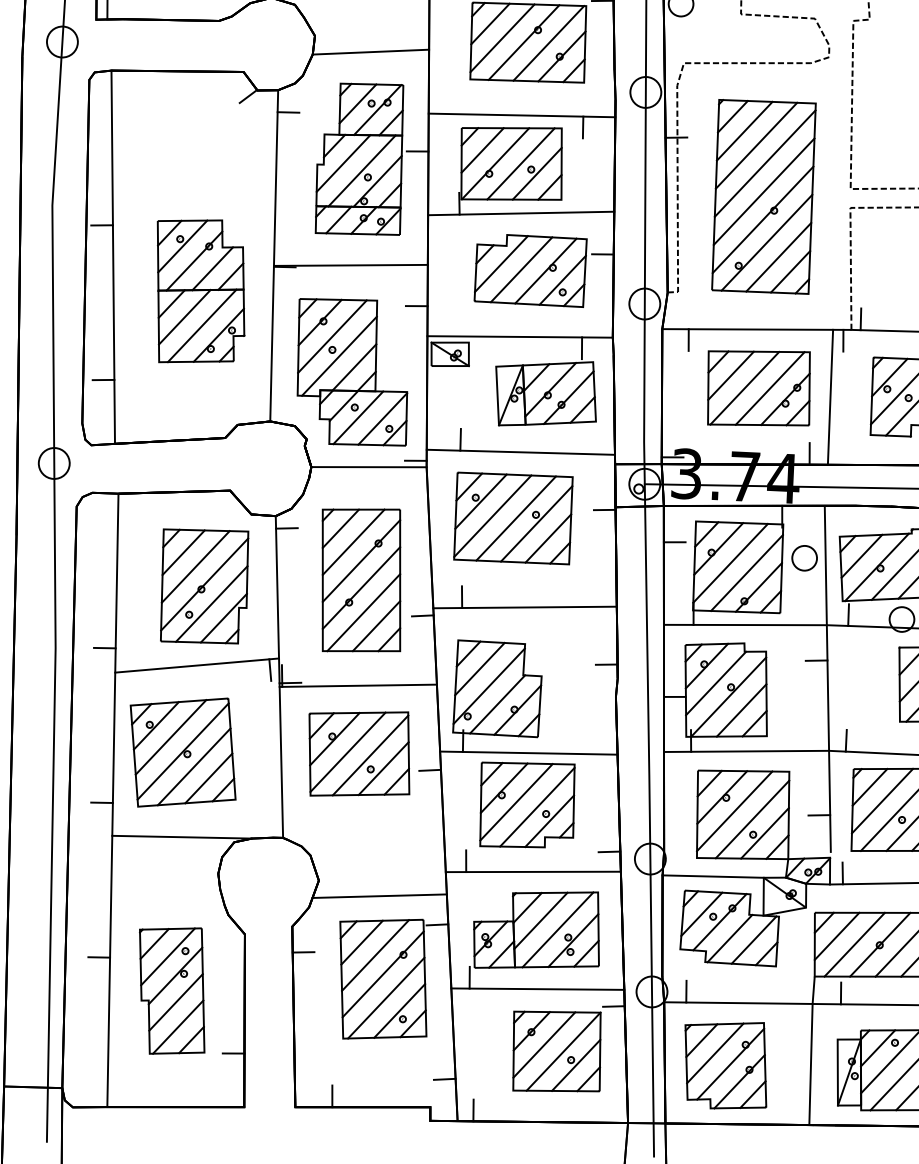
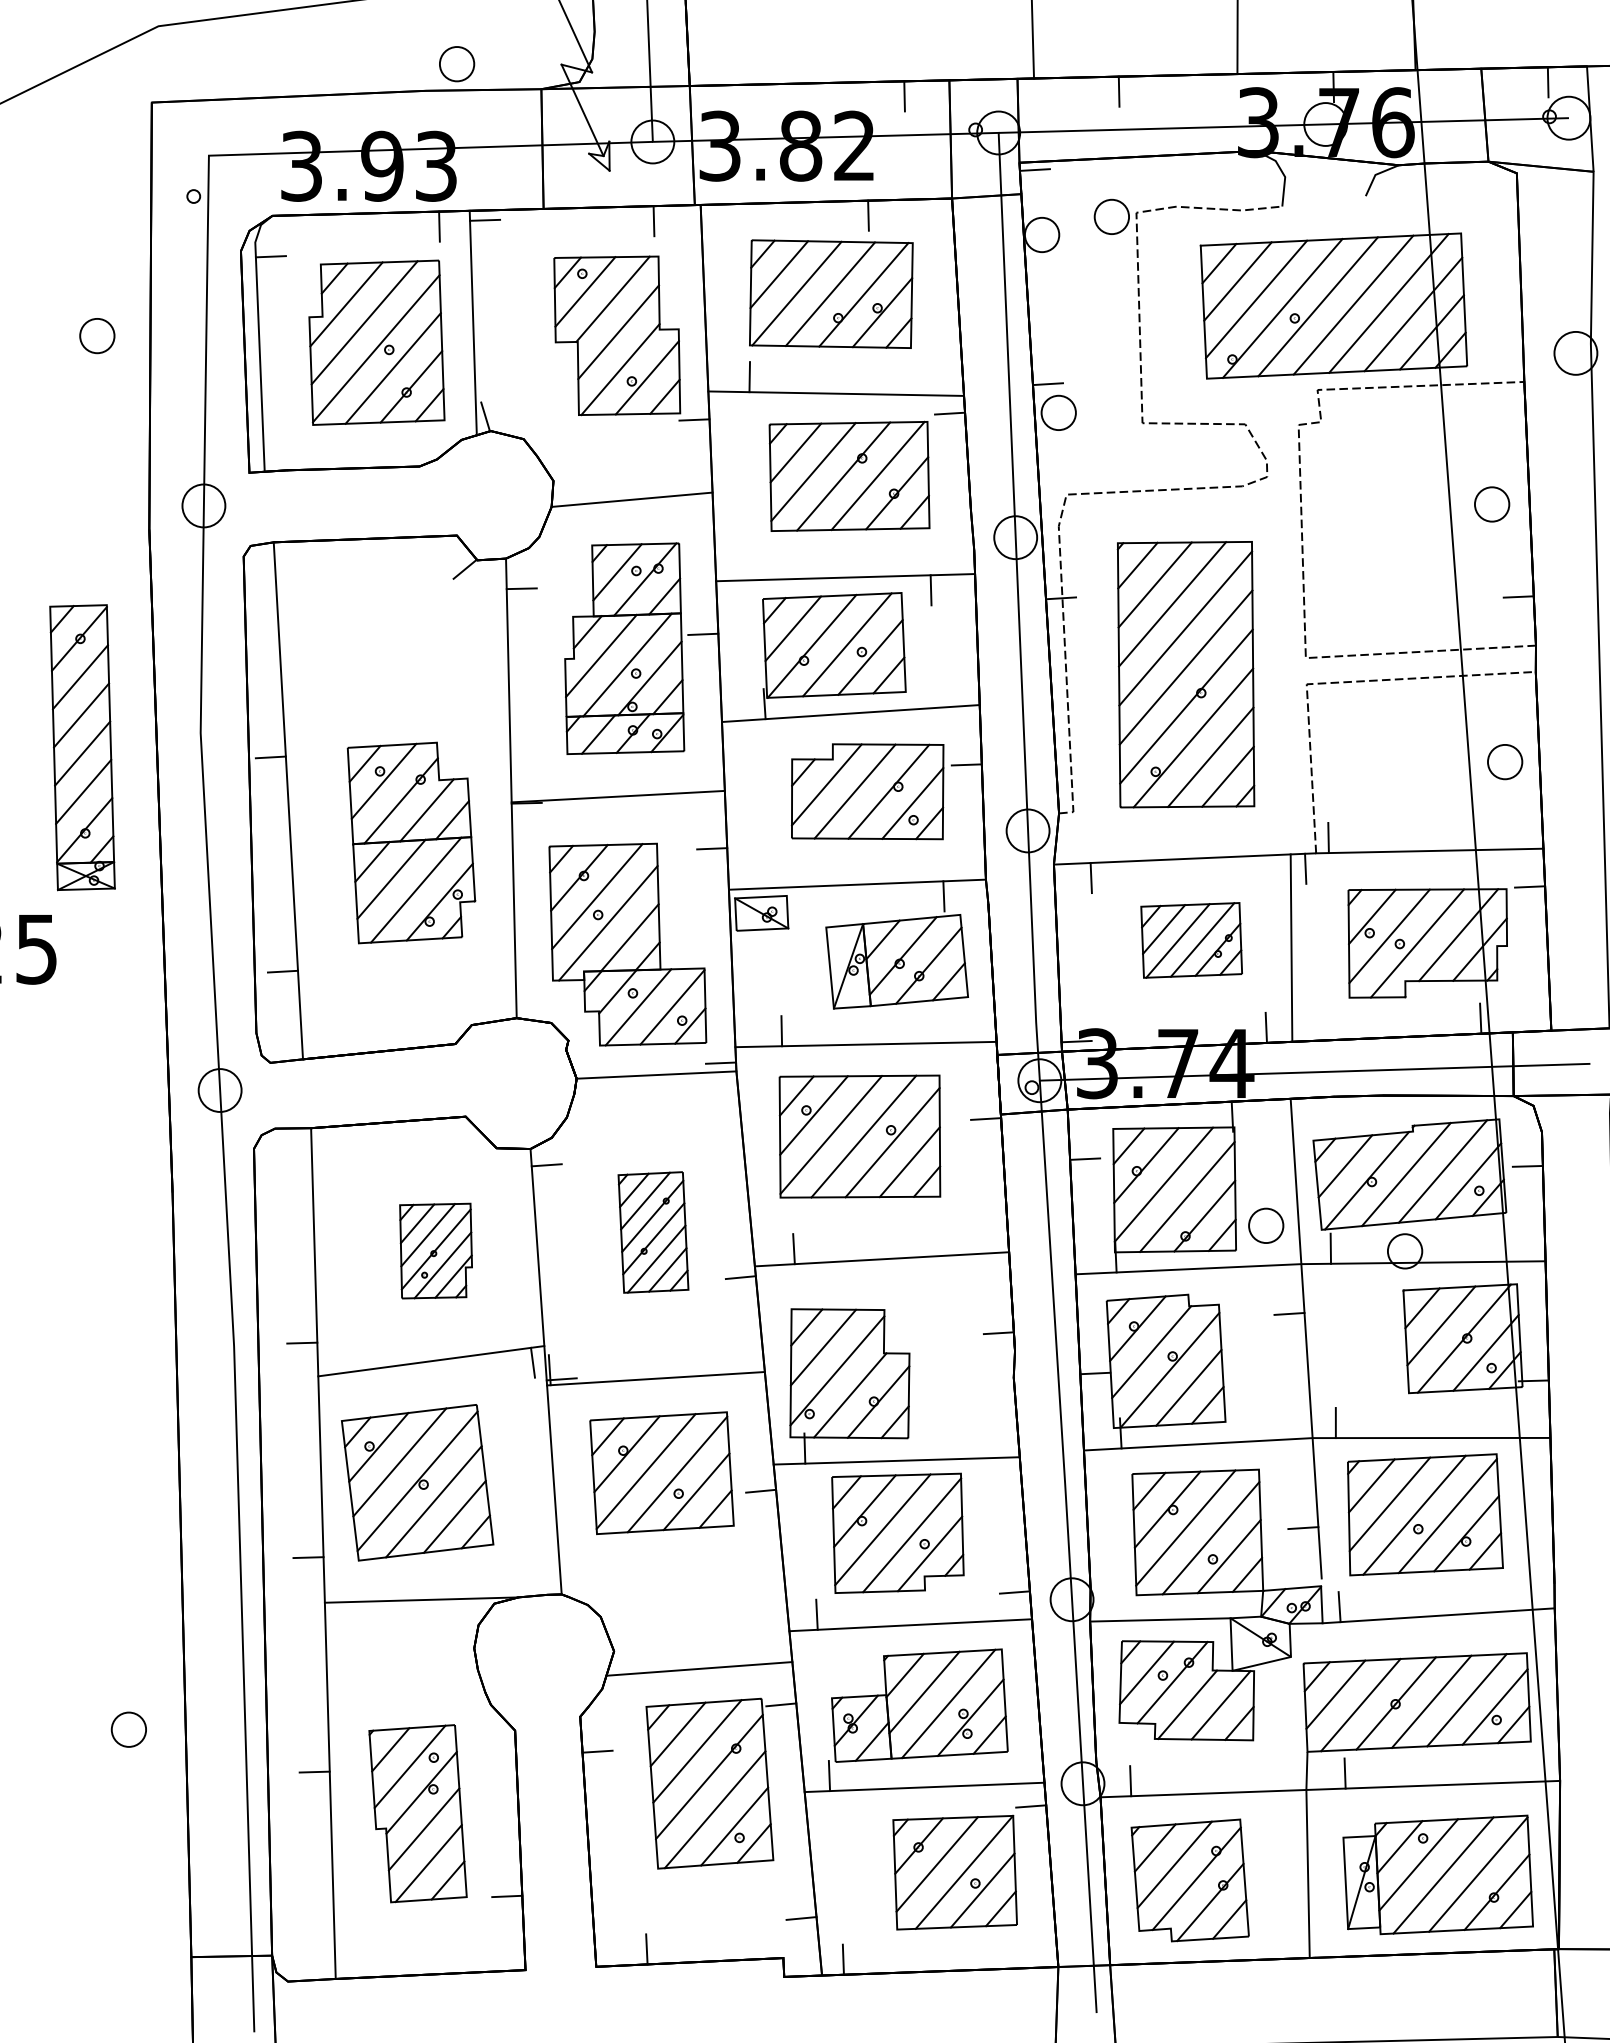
part: (758, 388) -> (1191, 940), size x0.7
part: (804, 558) -> (1266, 1225), moved
part: (361, 580) -> (653, 1232), size x0.6
part: (203, 585) -> (435, 1250), size x0.6

